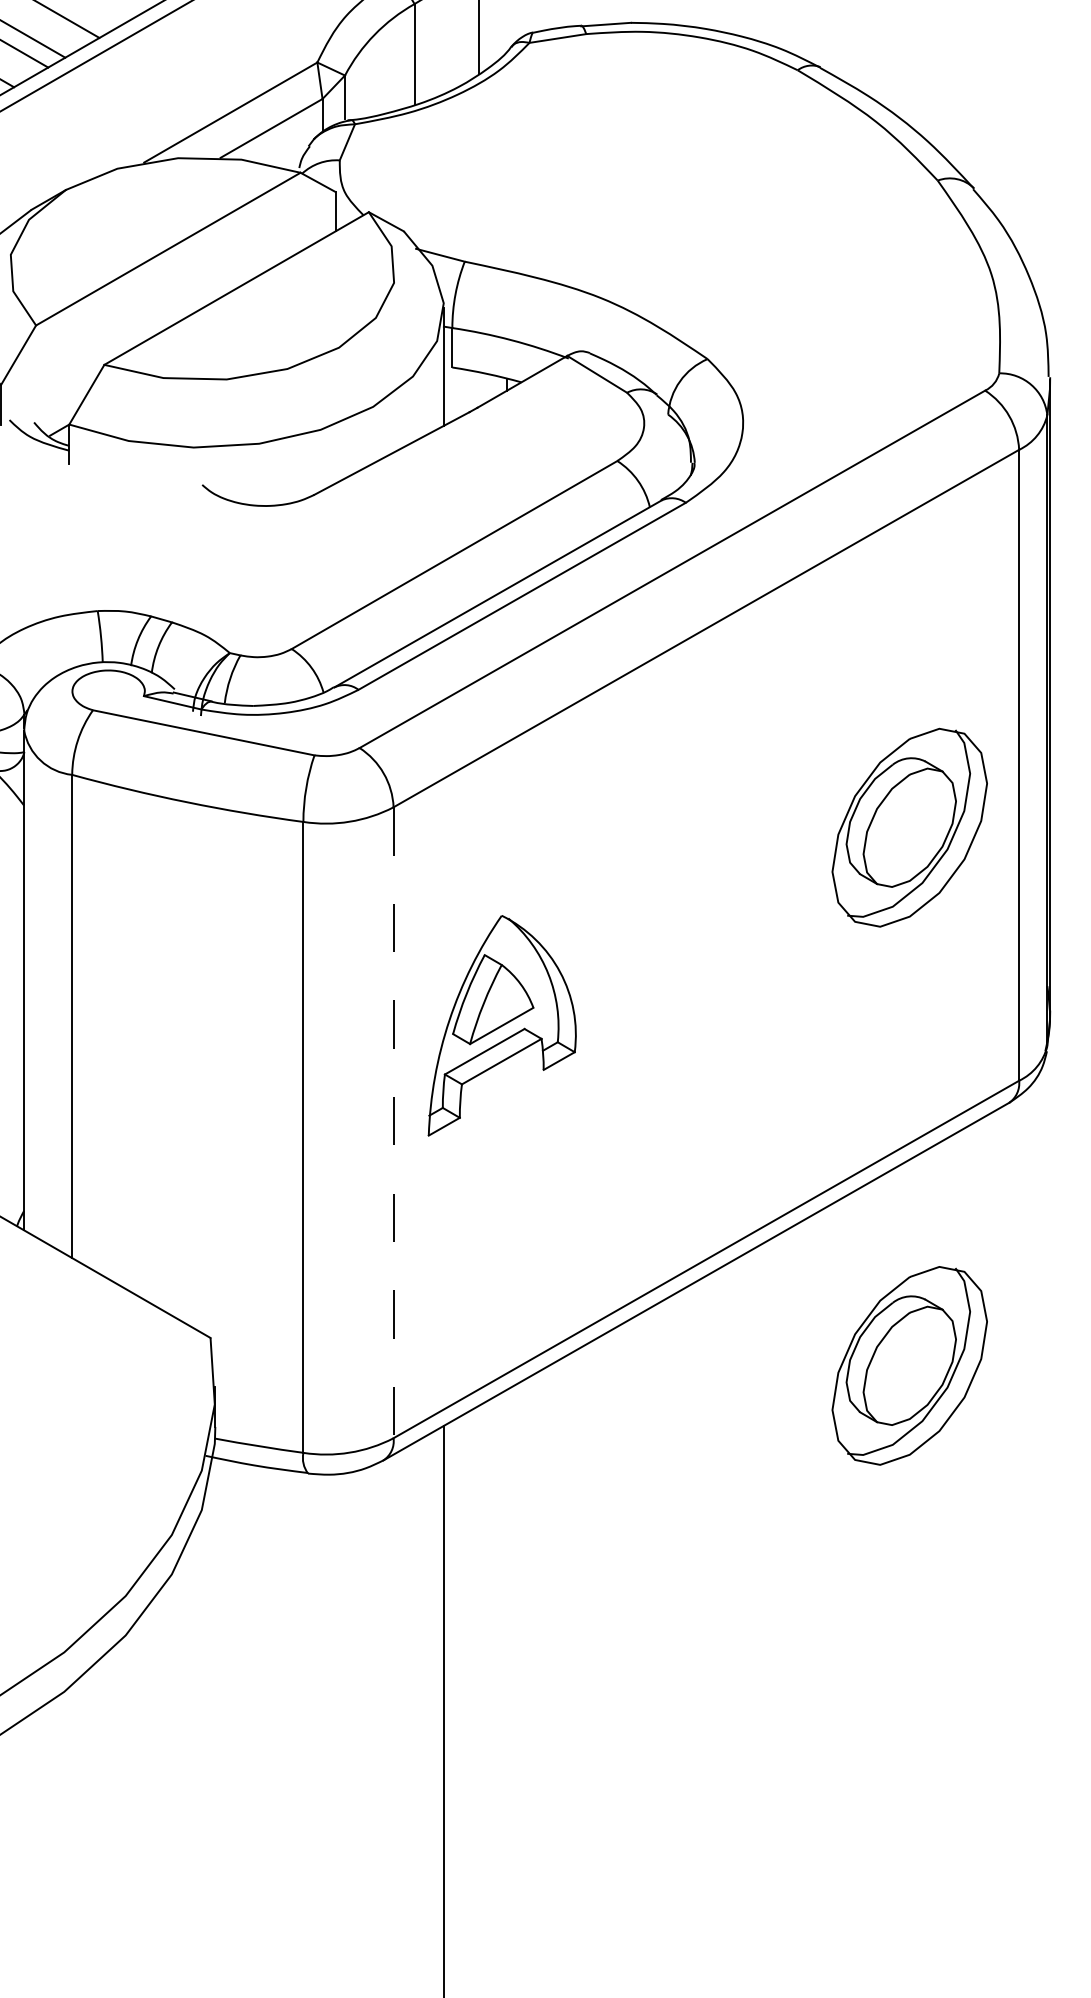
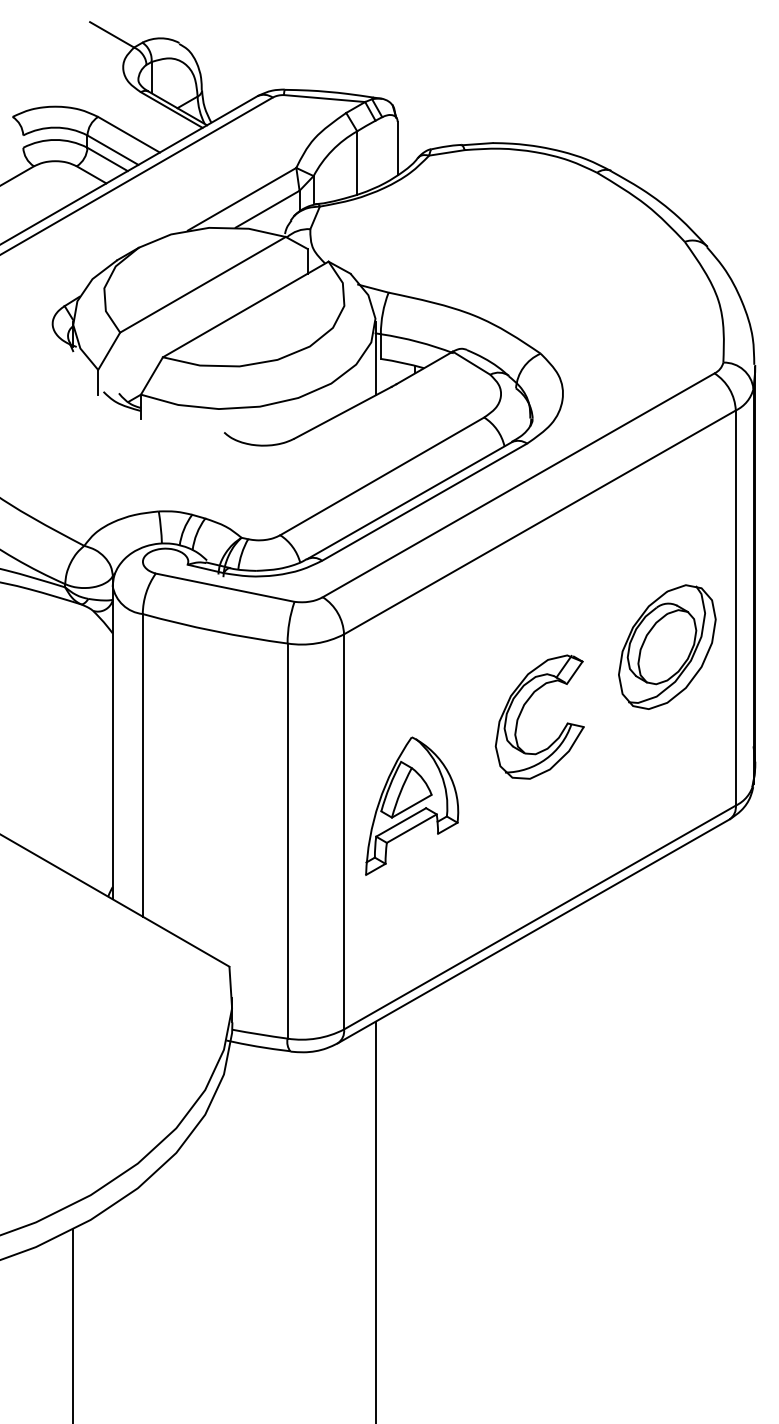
part: (680, 927) -> (523, 709), added
part: (502, 1024) -> (412, 805), moved
line: (394, 1122) -> (344, 831), dashed -> solid
part: (910, 1364) -> (667, 983), removed

